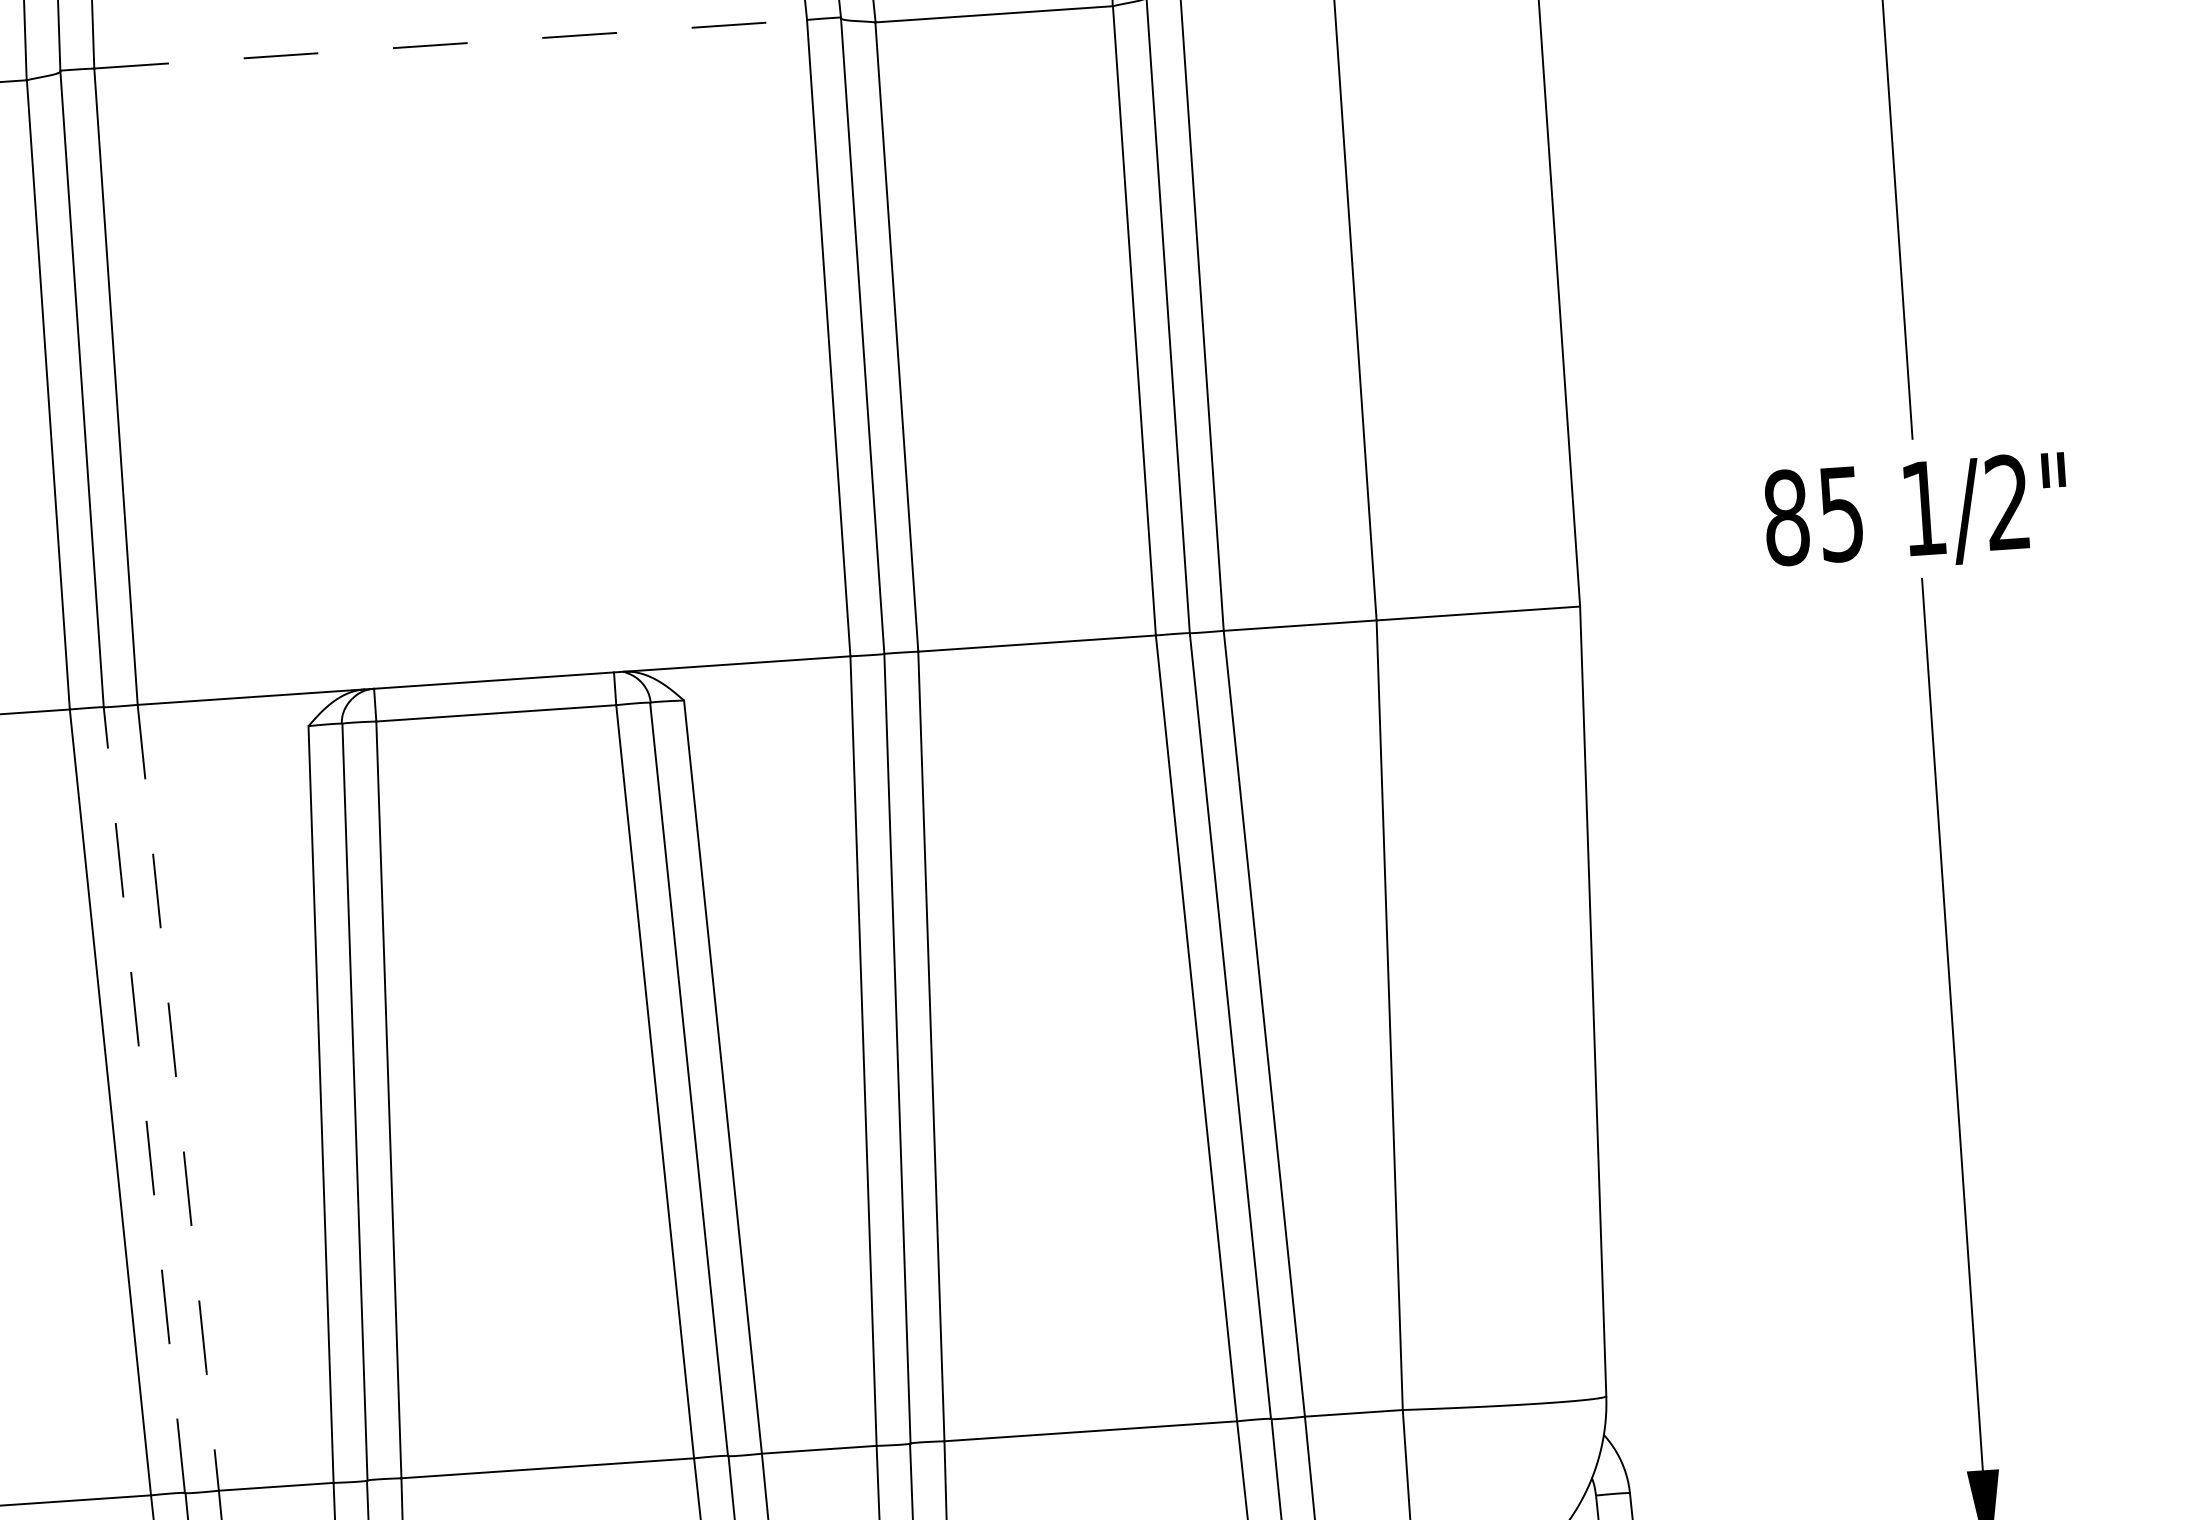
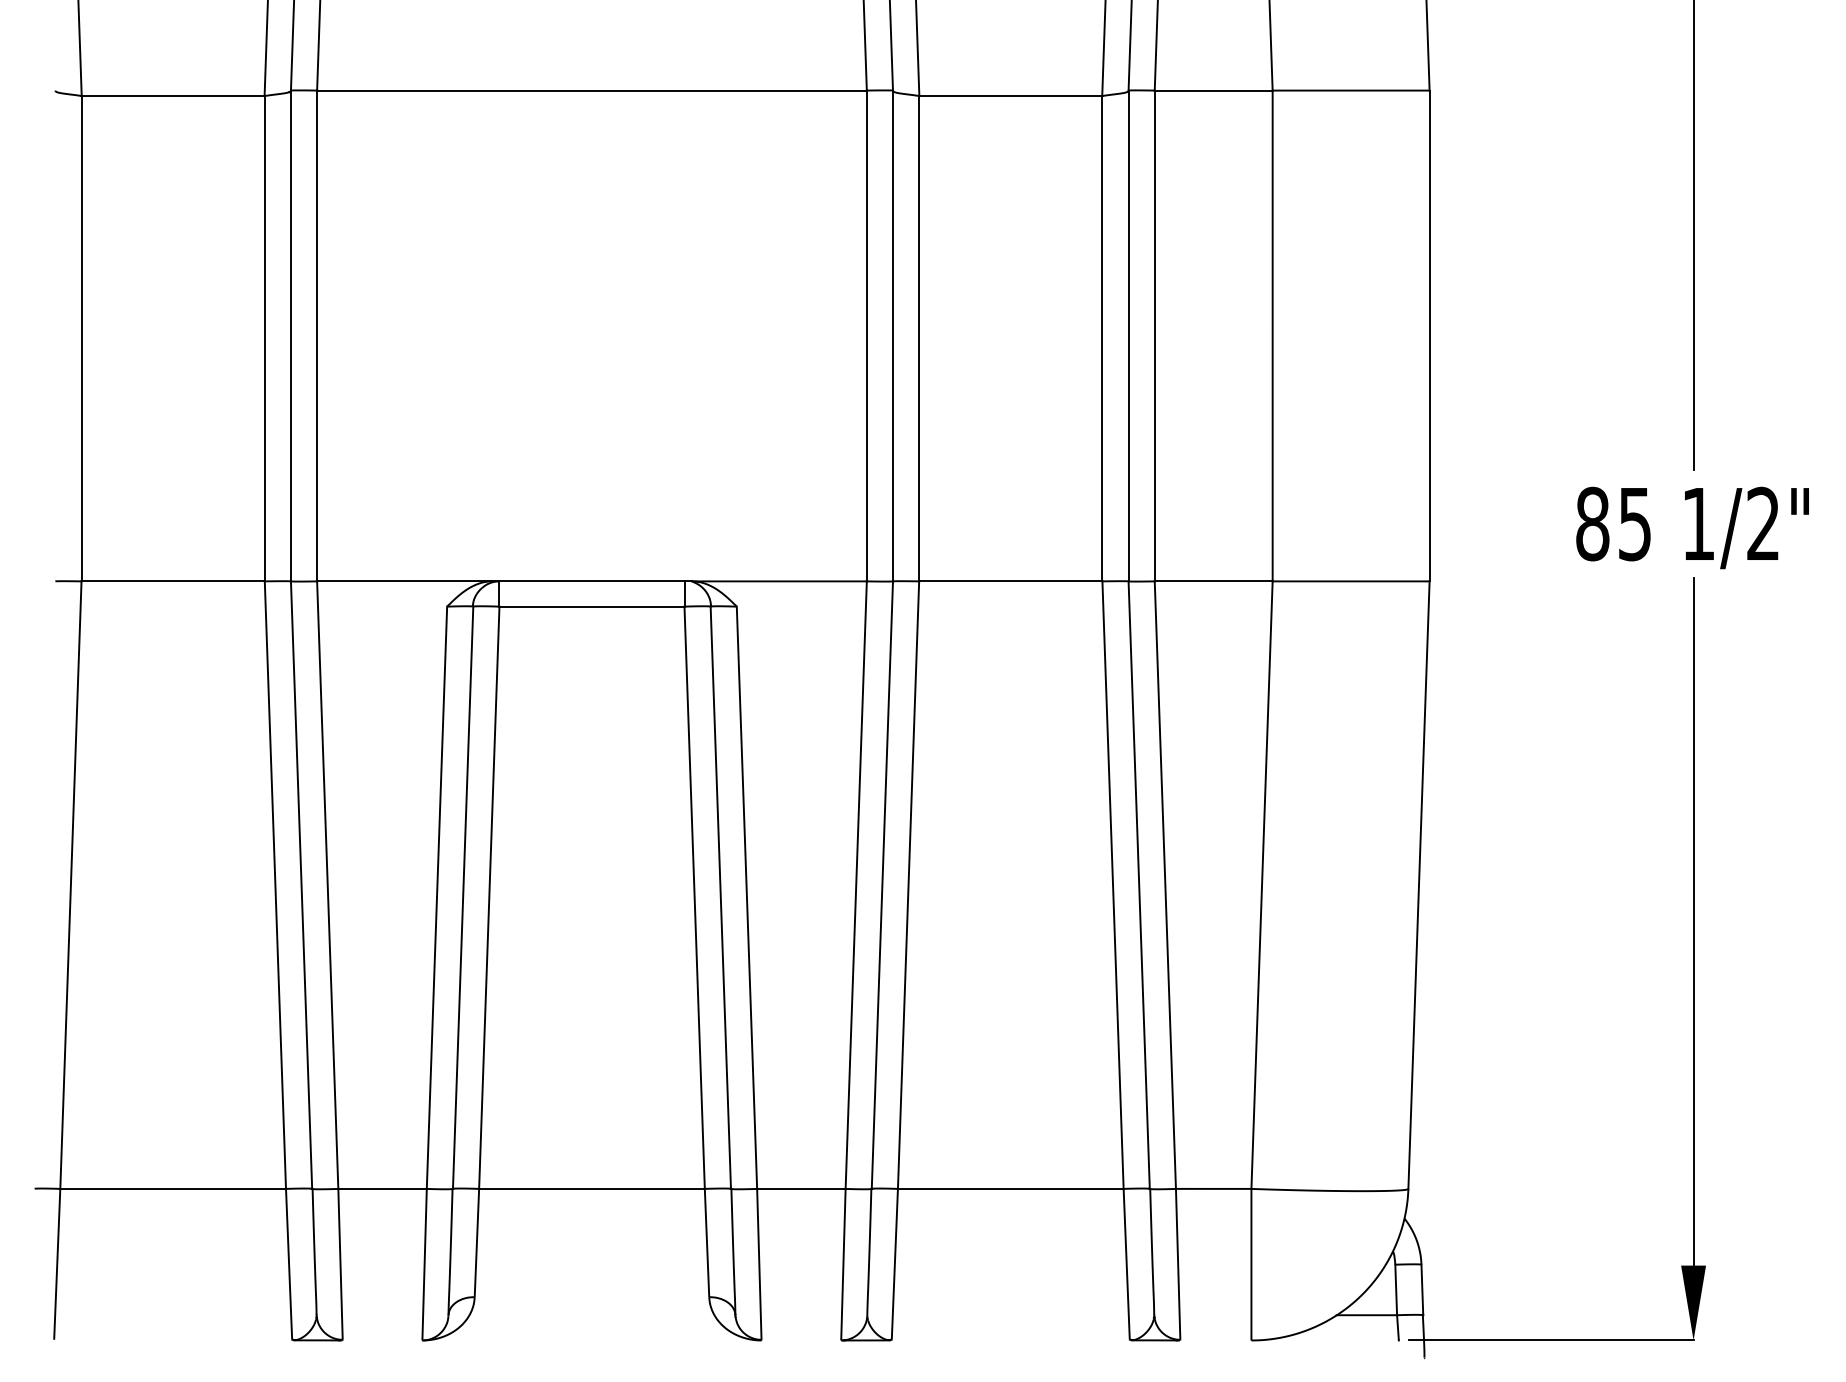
line: (450, 44) -> (591, 90), dashed -> solid
line: (178, 1098) -> (327, 885), dashed -> solid
line: (144, 1100) -> (301, 885), dashed -> solid

